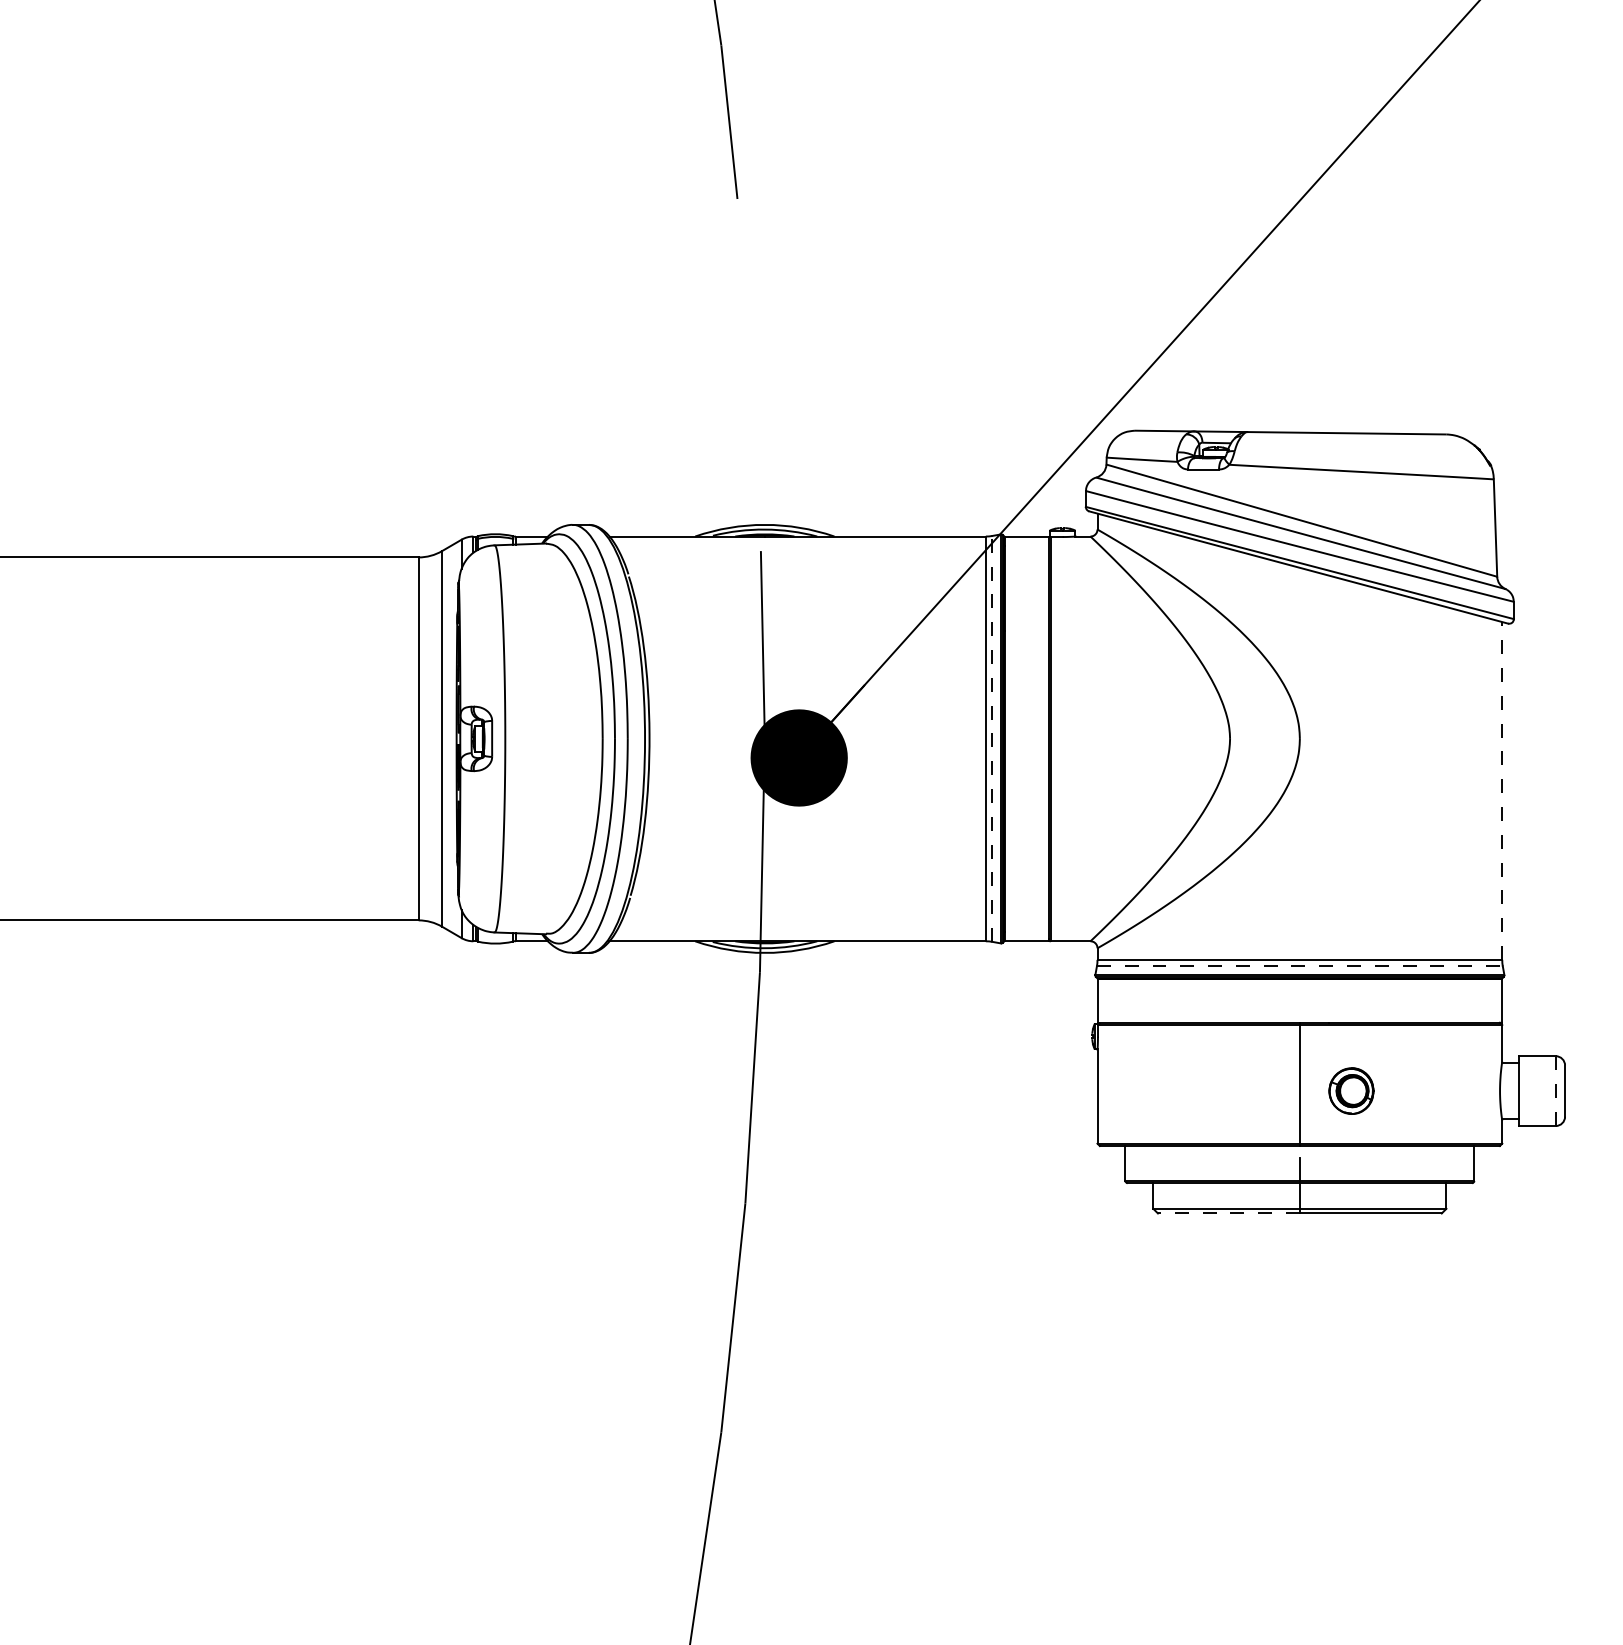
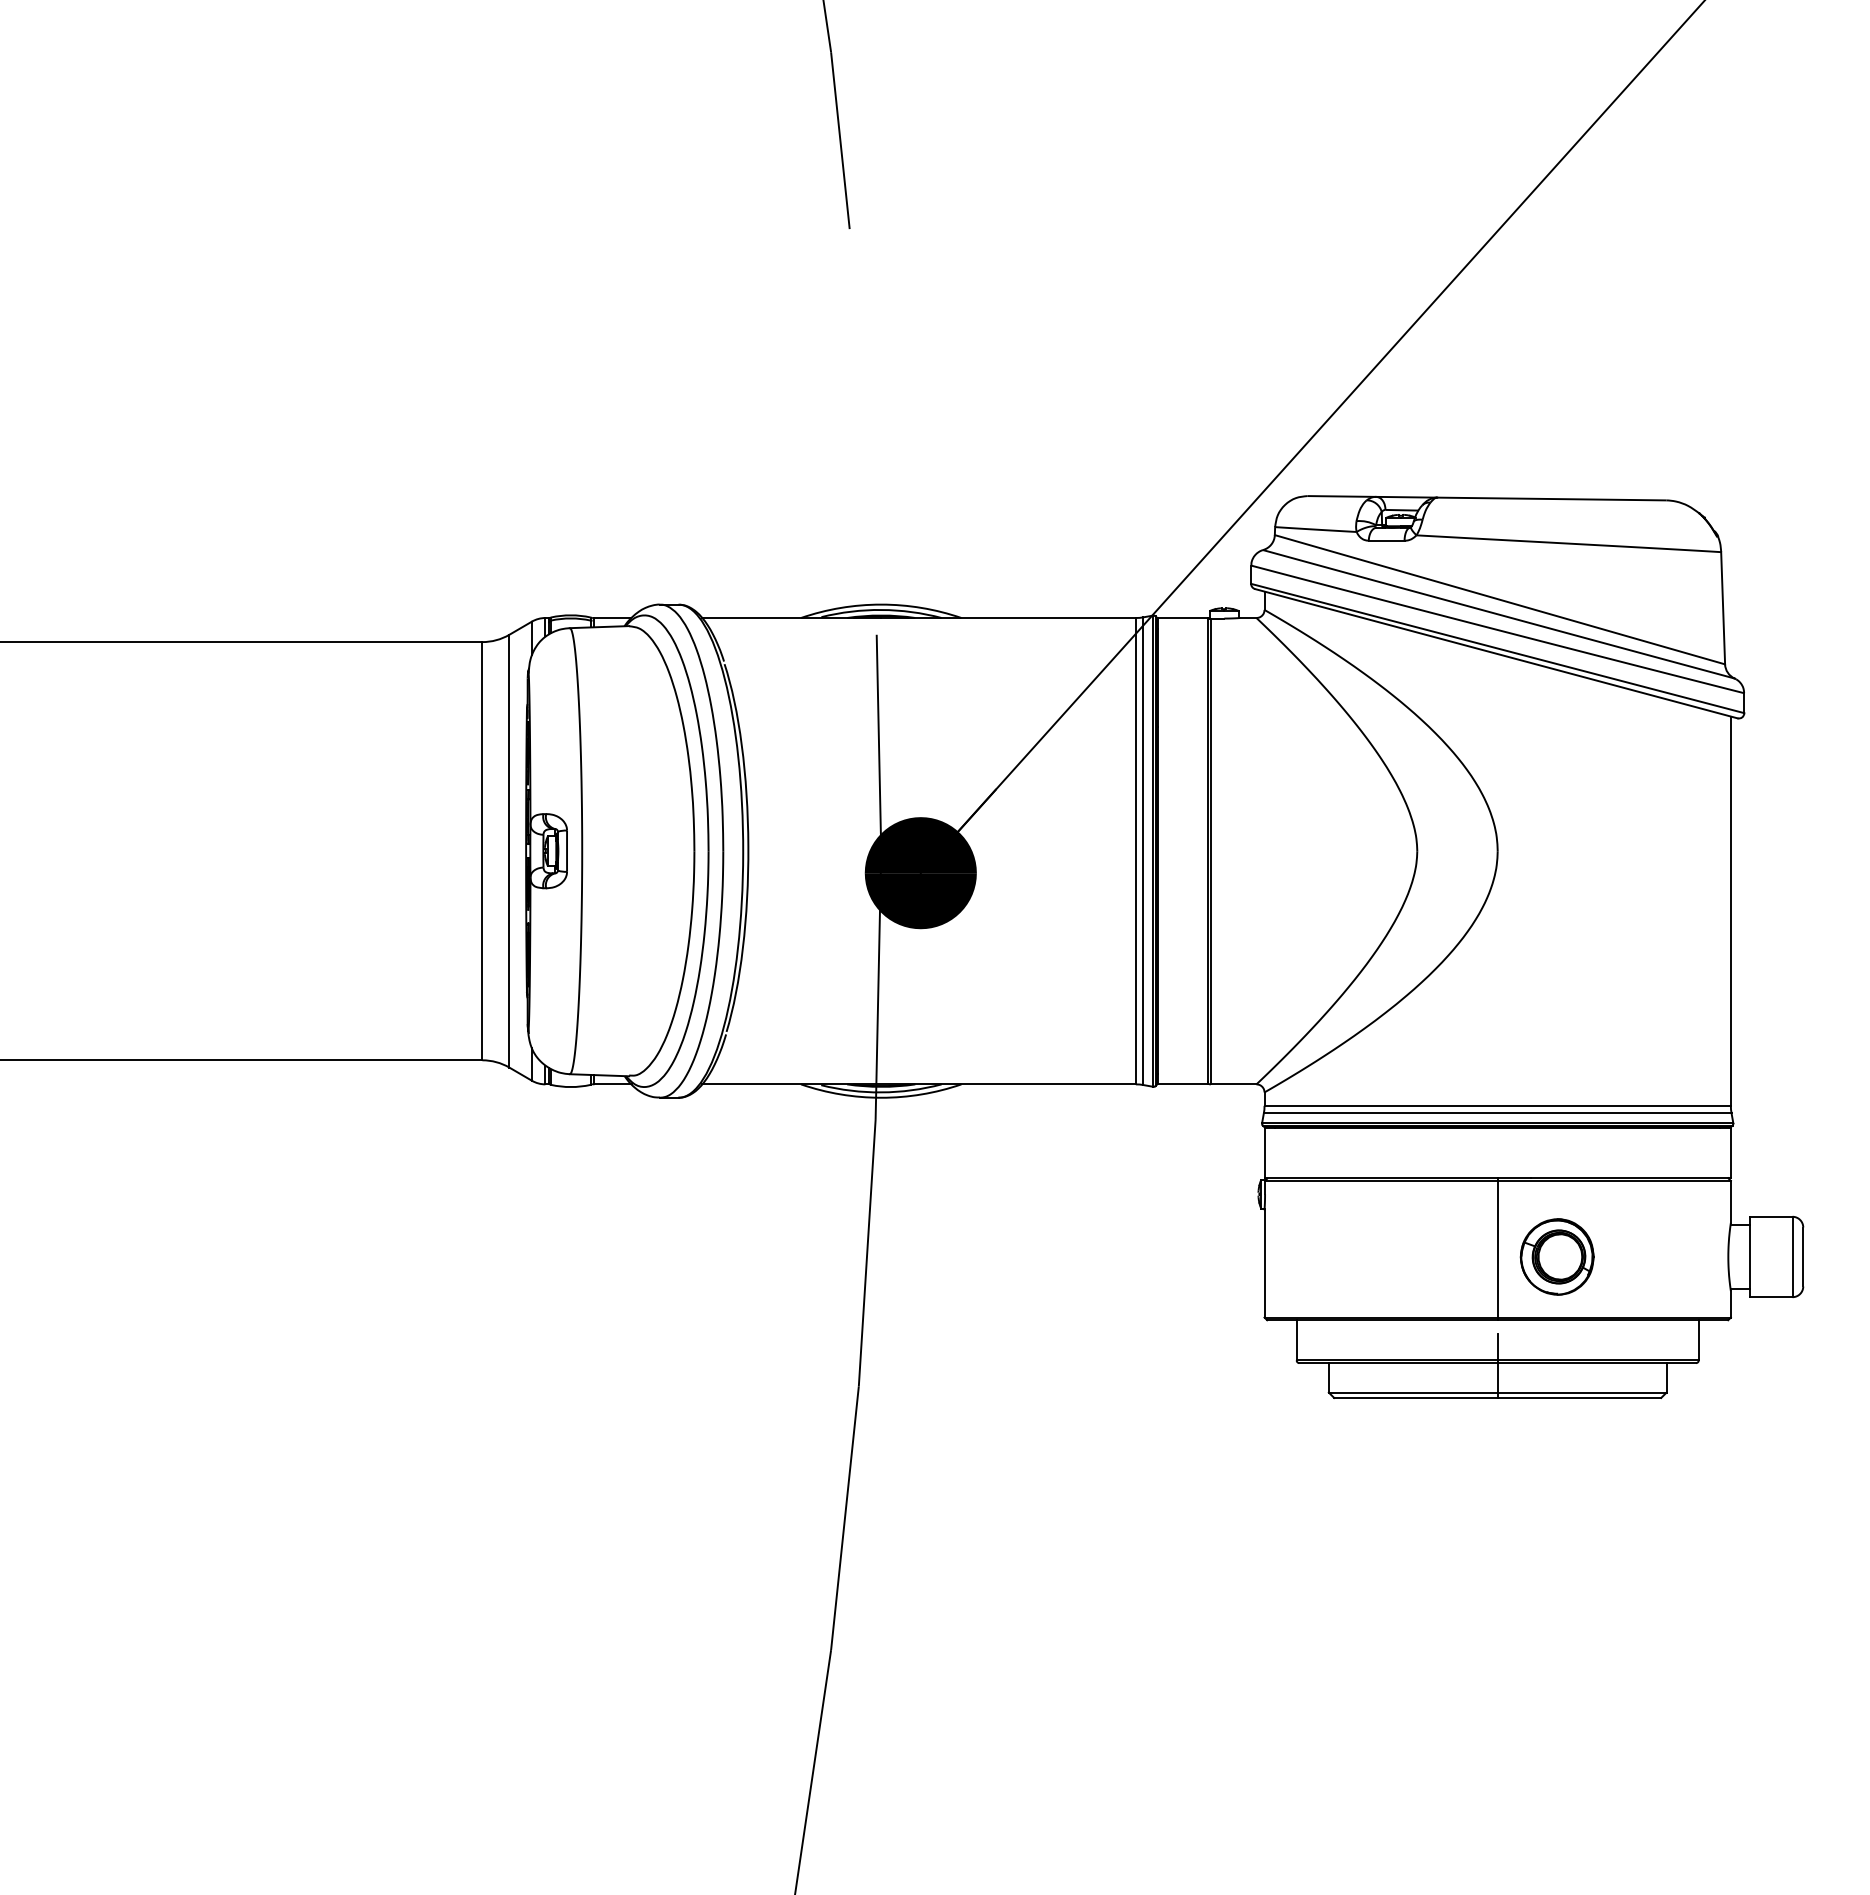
line: (992, 739) -> (1143, 851), dashed -> solid
line: (1501, 791) -> (1730, 911), dashed -> solid
line: (1299, 966) -> (1497, 1113), dashed -> solid
part: (1350, 1090) -> (1556, 1256), size x1.43
line: (1555, 1090) -> (1792, 1256), dashed -> solid
line: (1228, 1213) -> (1415, 1397), dashed -> solid

